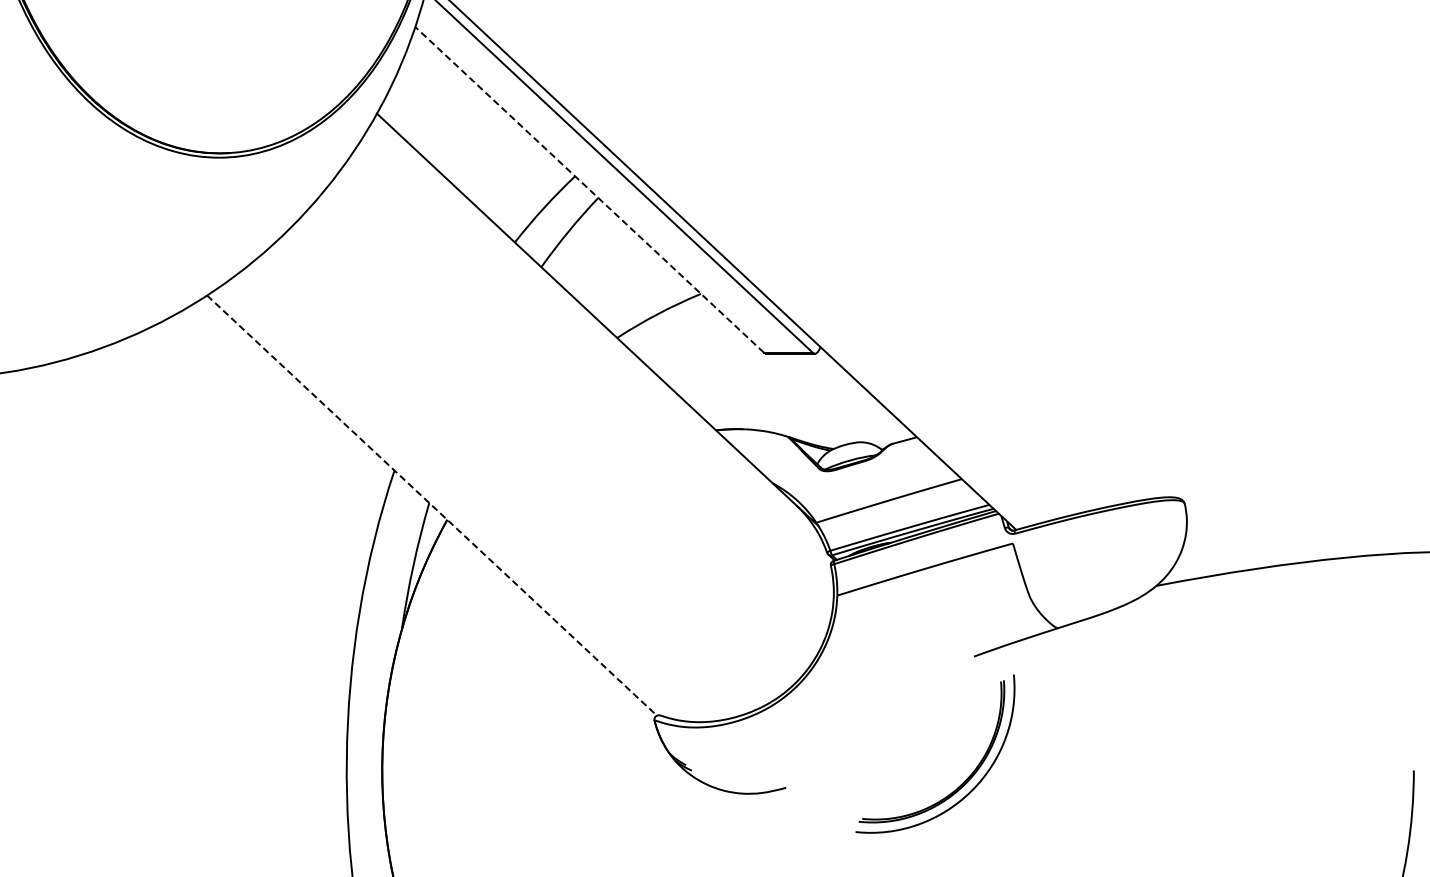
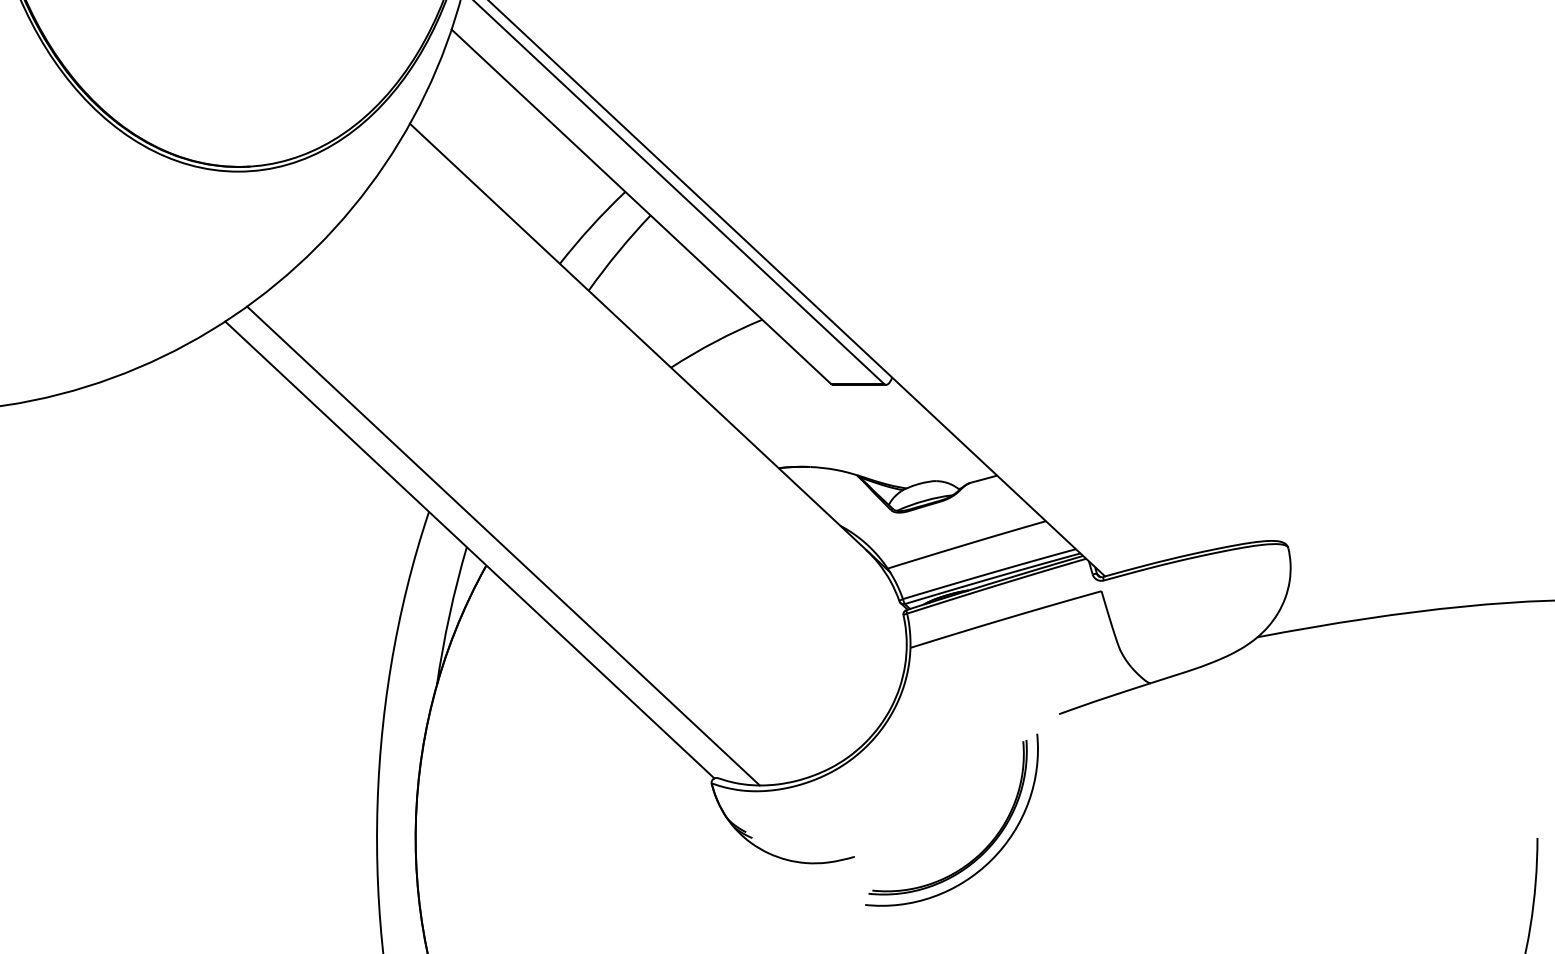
line: (589, 189) -> (641, 206), dashed -> solid
line: (462, 501) -> (502, 545), added
line: (432, 505) -> (470, 549), dashed -> solid
part: (963, 781) -> (982, 849), moved

